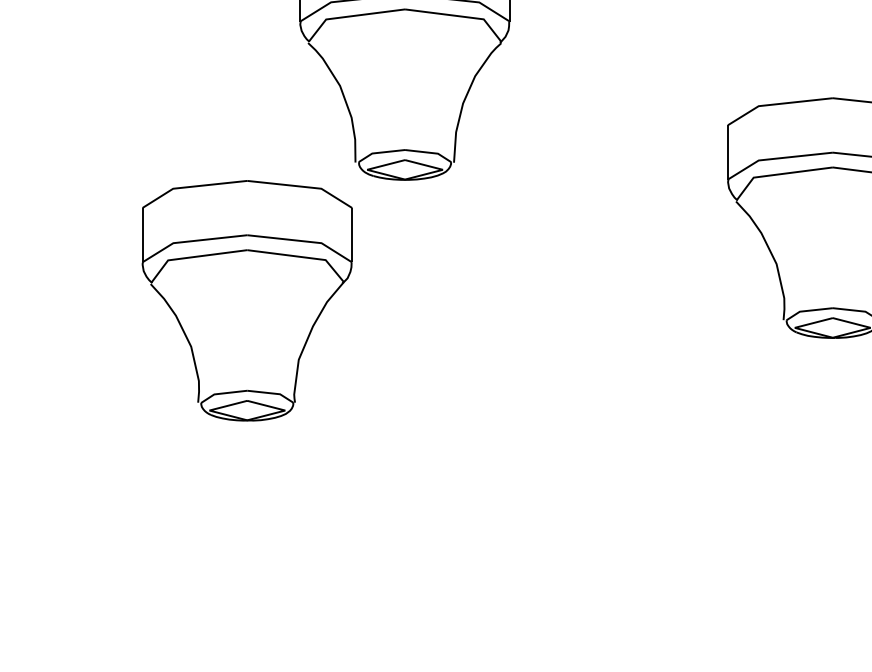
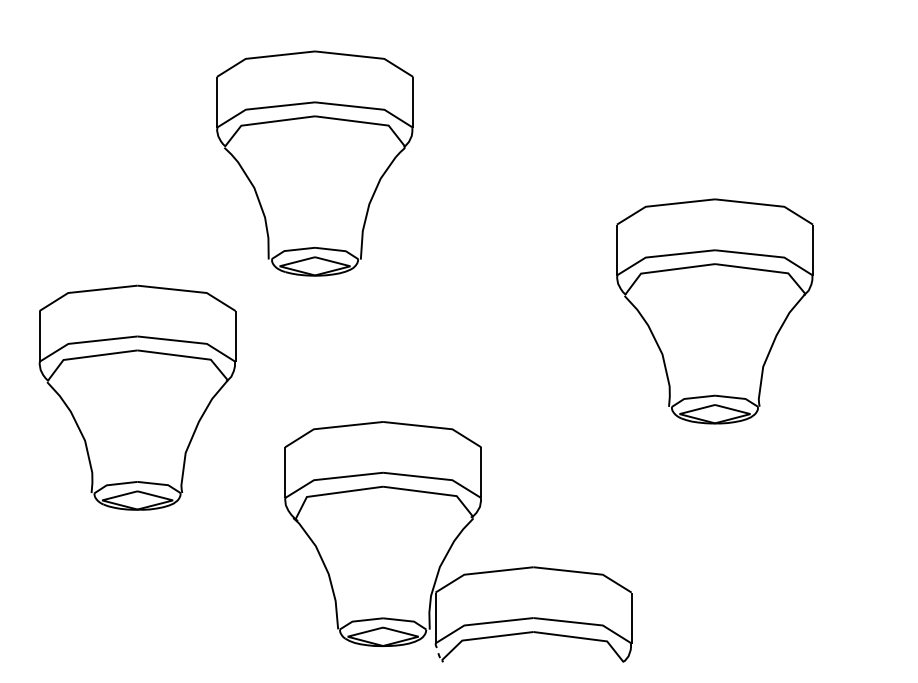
part: (247, 300) -> (137, 397), moved
part: (558, 464) -> (458, 541), added

